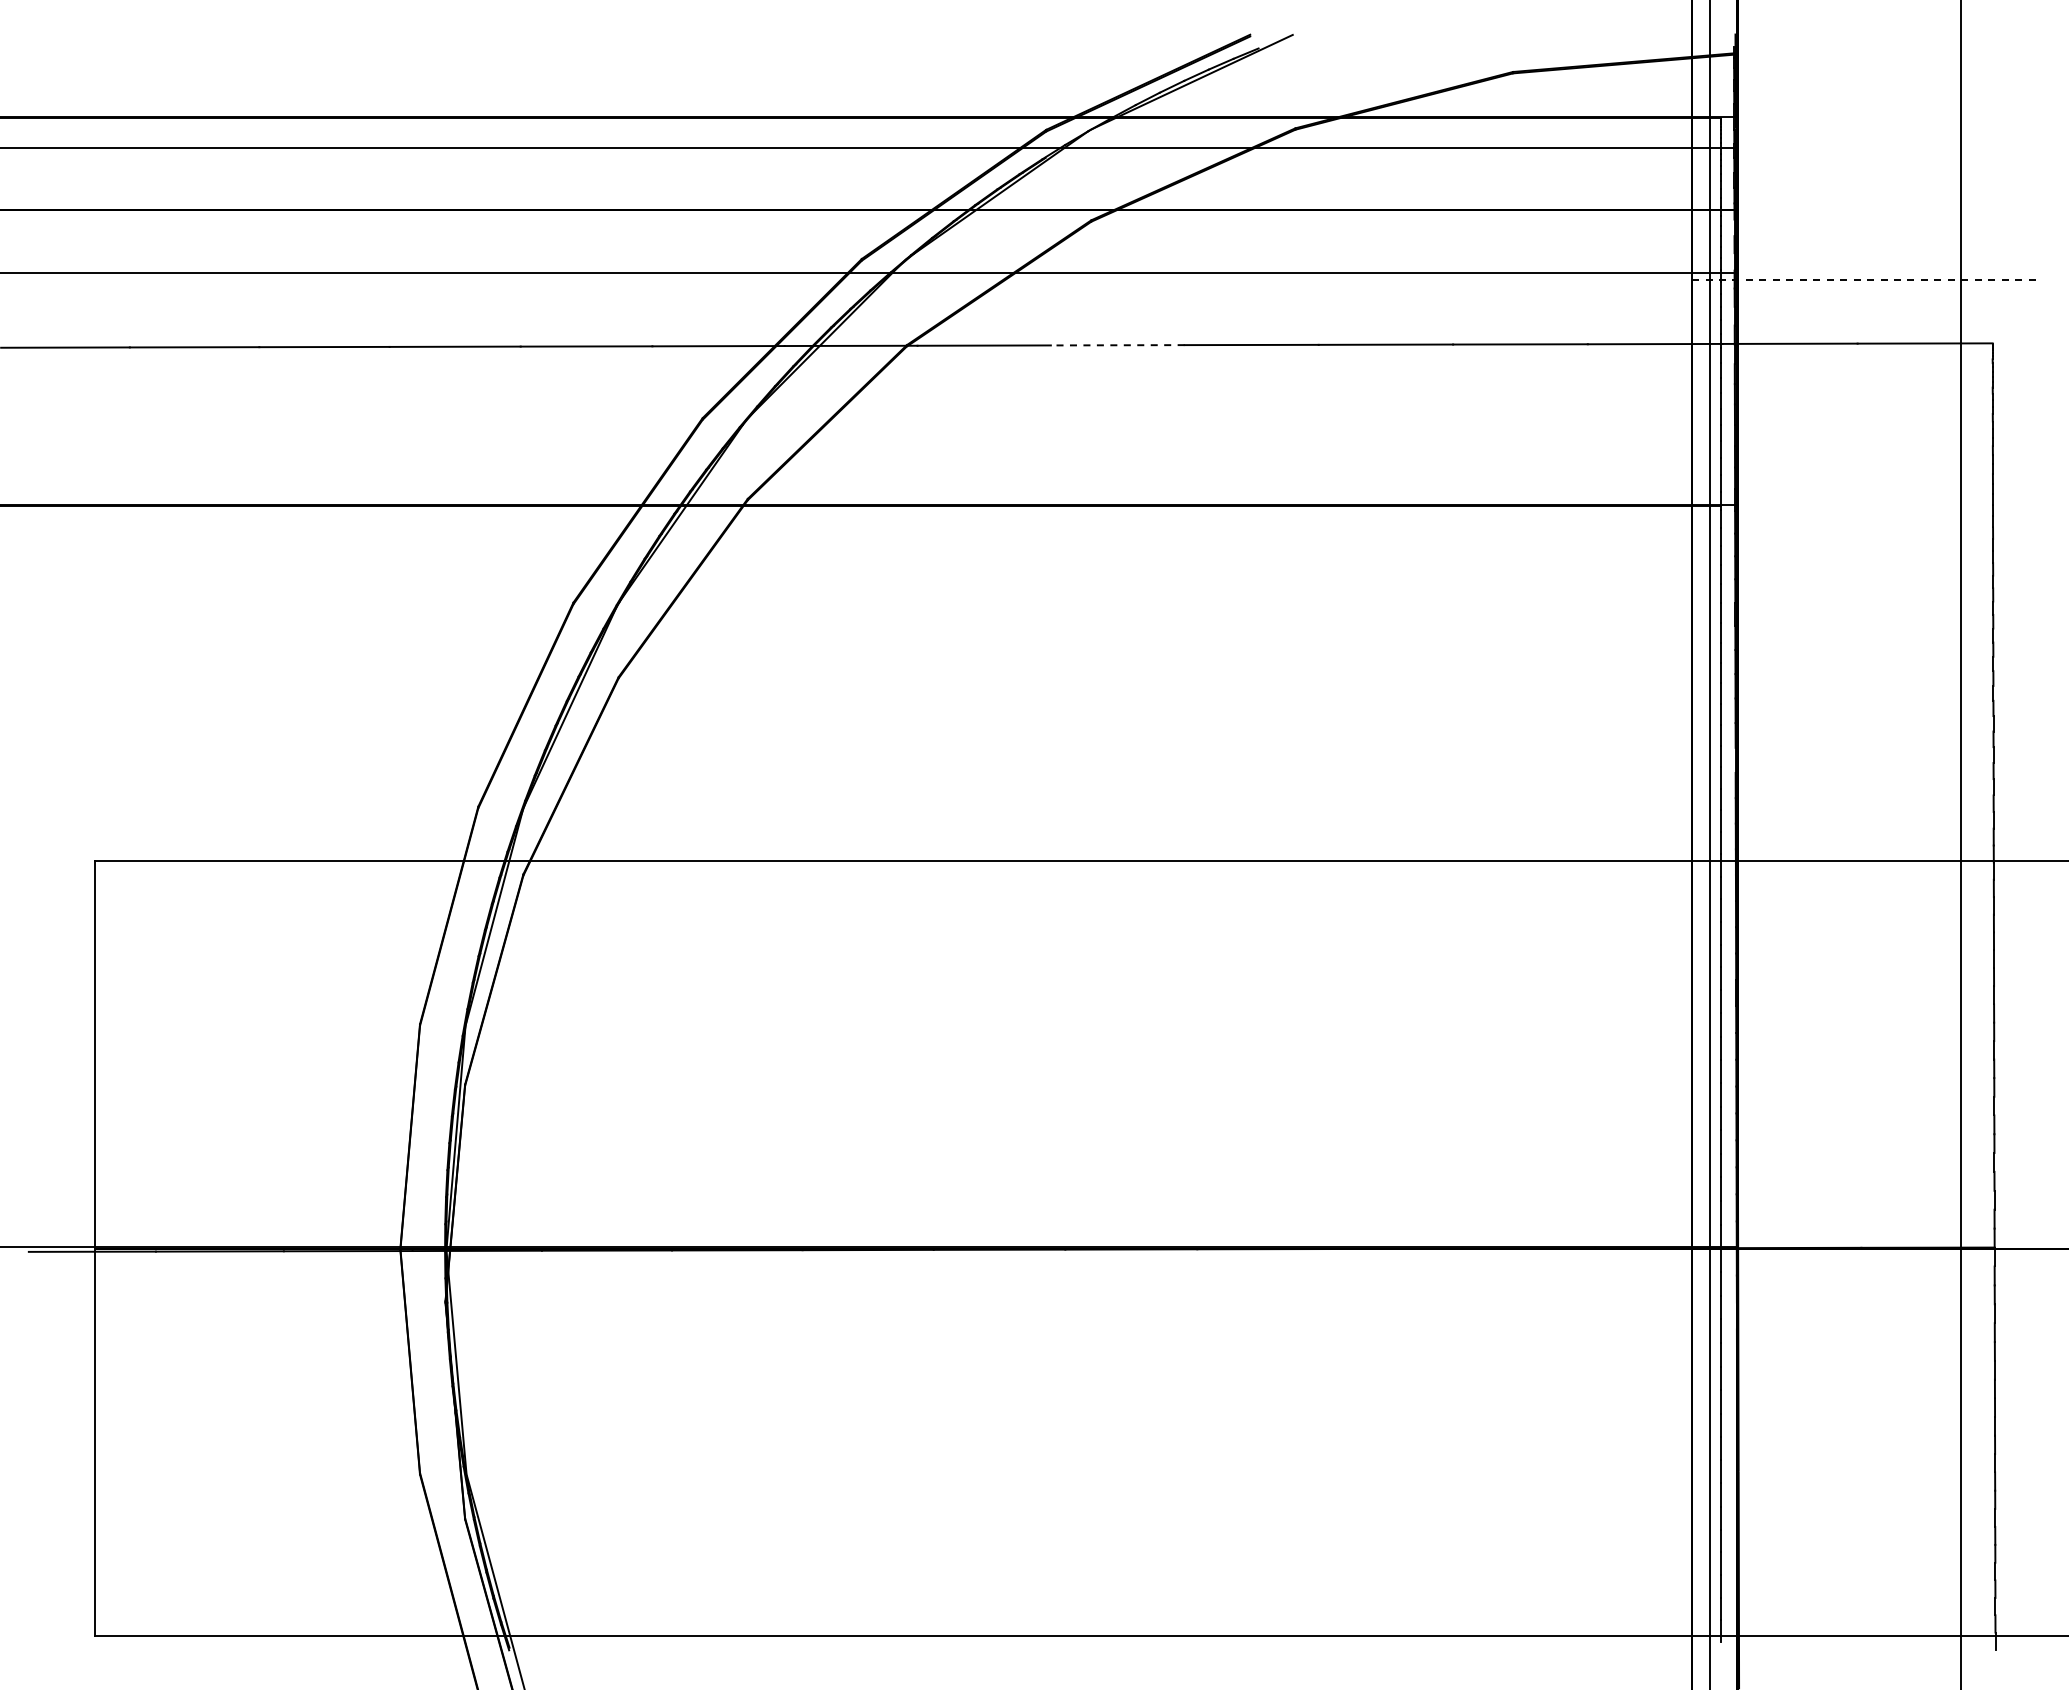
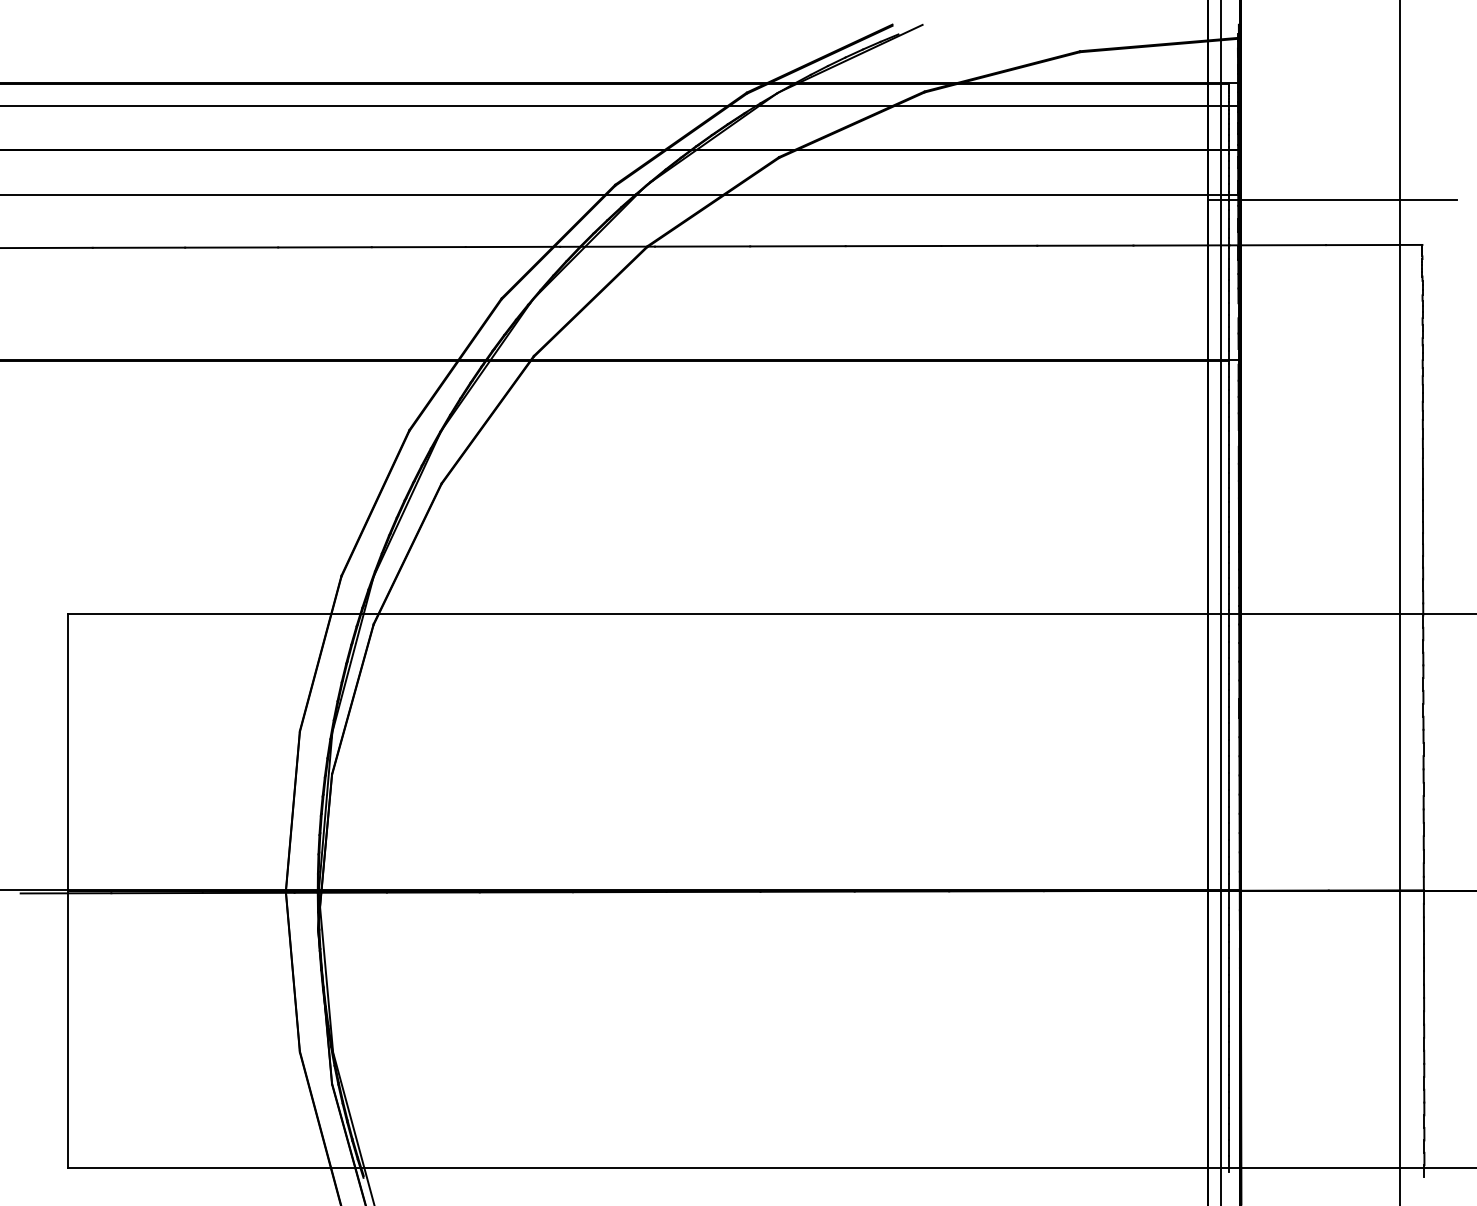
line: (1866, 279) -> (1332, 199), dashed -> solid
line: (1117, 345) -> (797, 246), dashed -> solid

